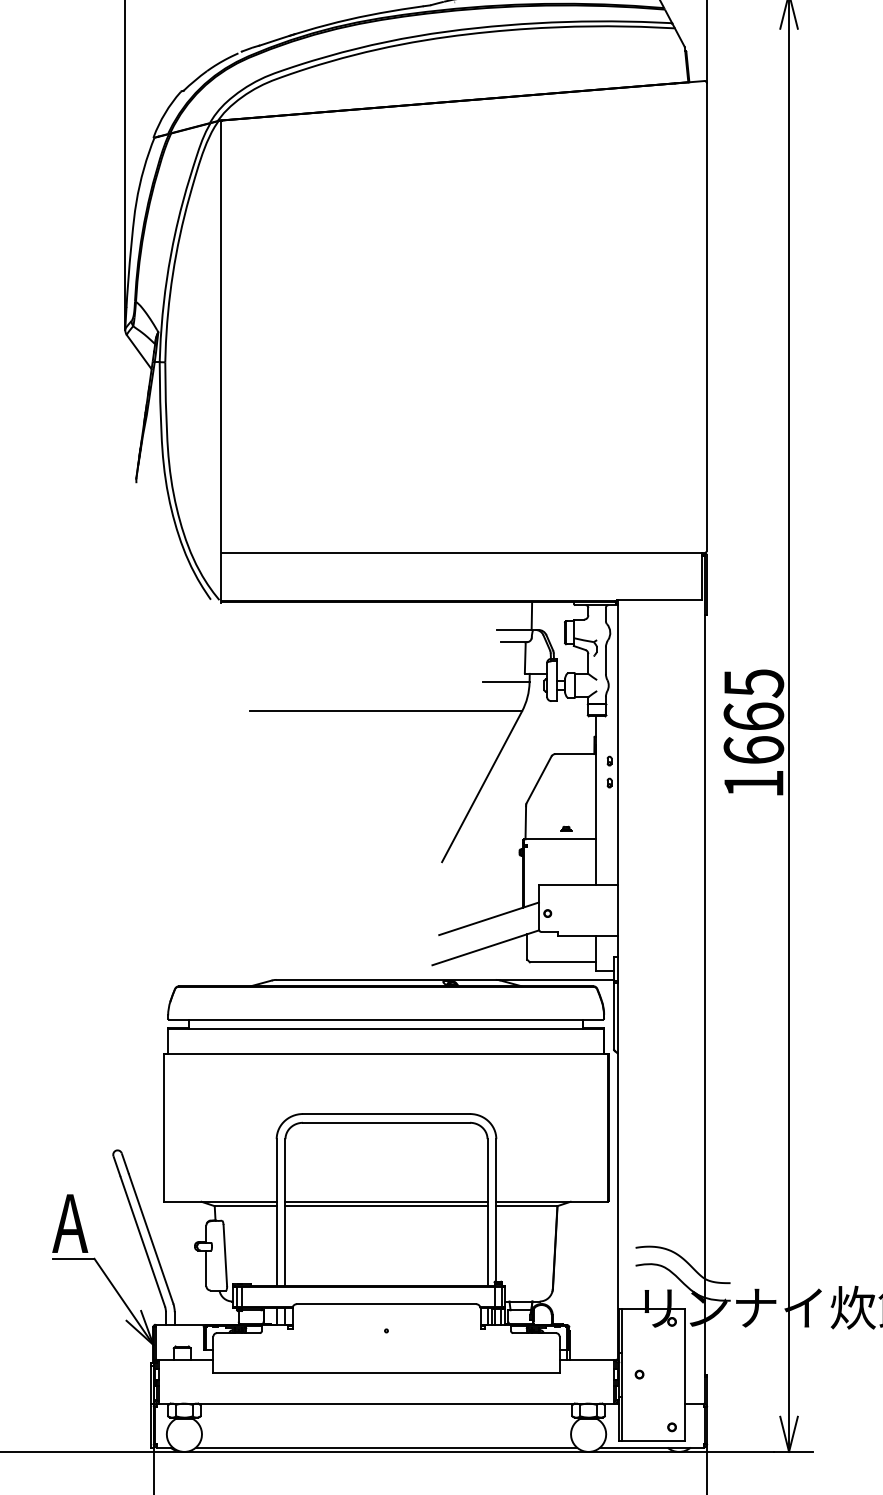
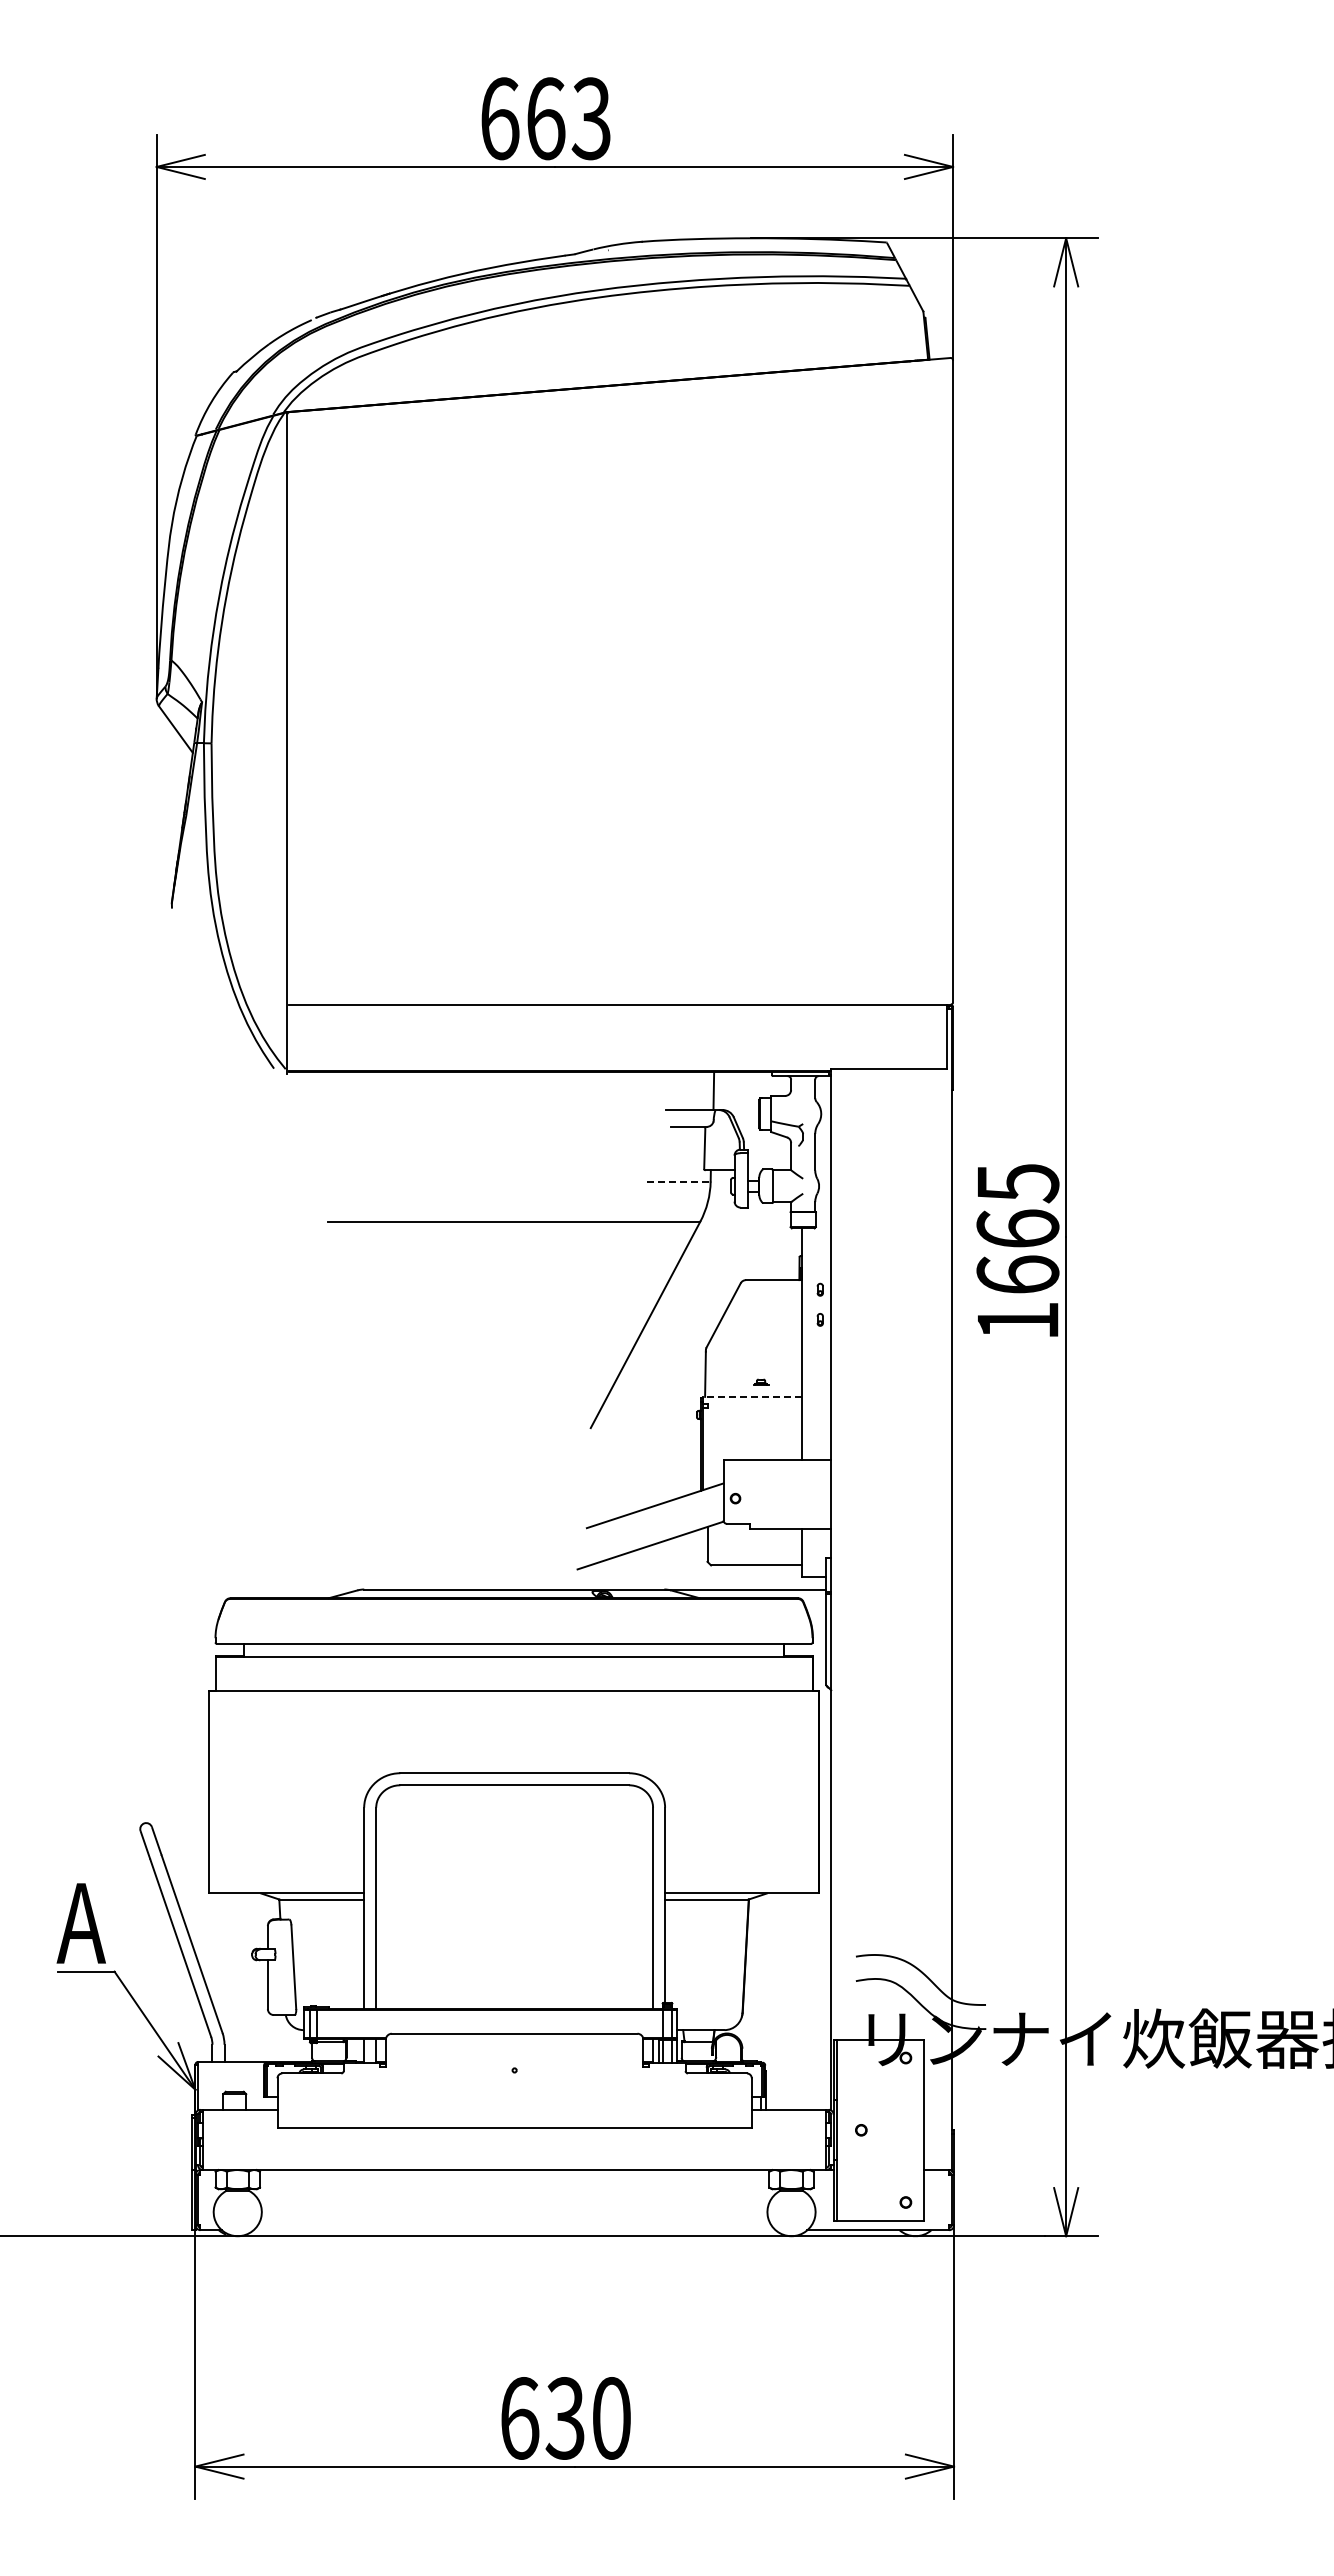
line: (506, 682) -> (678, 1181), solid -> dashed
line: (560, 839) -> (752, 1396), solid -> dashed
line: (386, 1201) -> (514, 1893), removed
line: (386, 1206) -> (514, 1899), removed
line: (386, 1447) -> (514, 2230), removed

